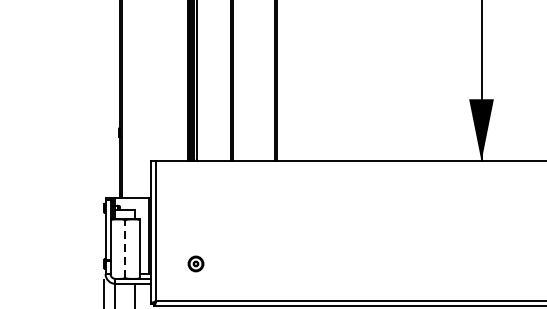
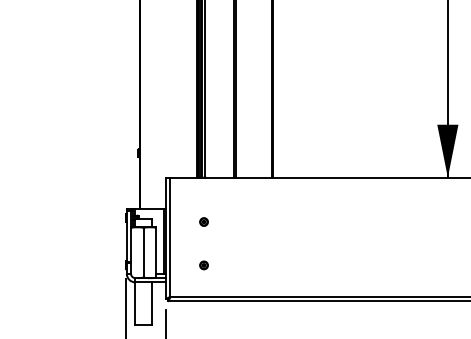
part: (195, 212) -> (203, 221), added
line: (125, 248) -> (143, 252), dashed -> solid
part: (195, 264) -> (203, 265), size x0.62

